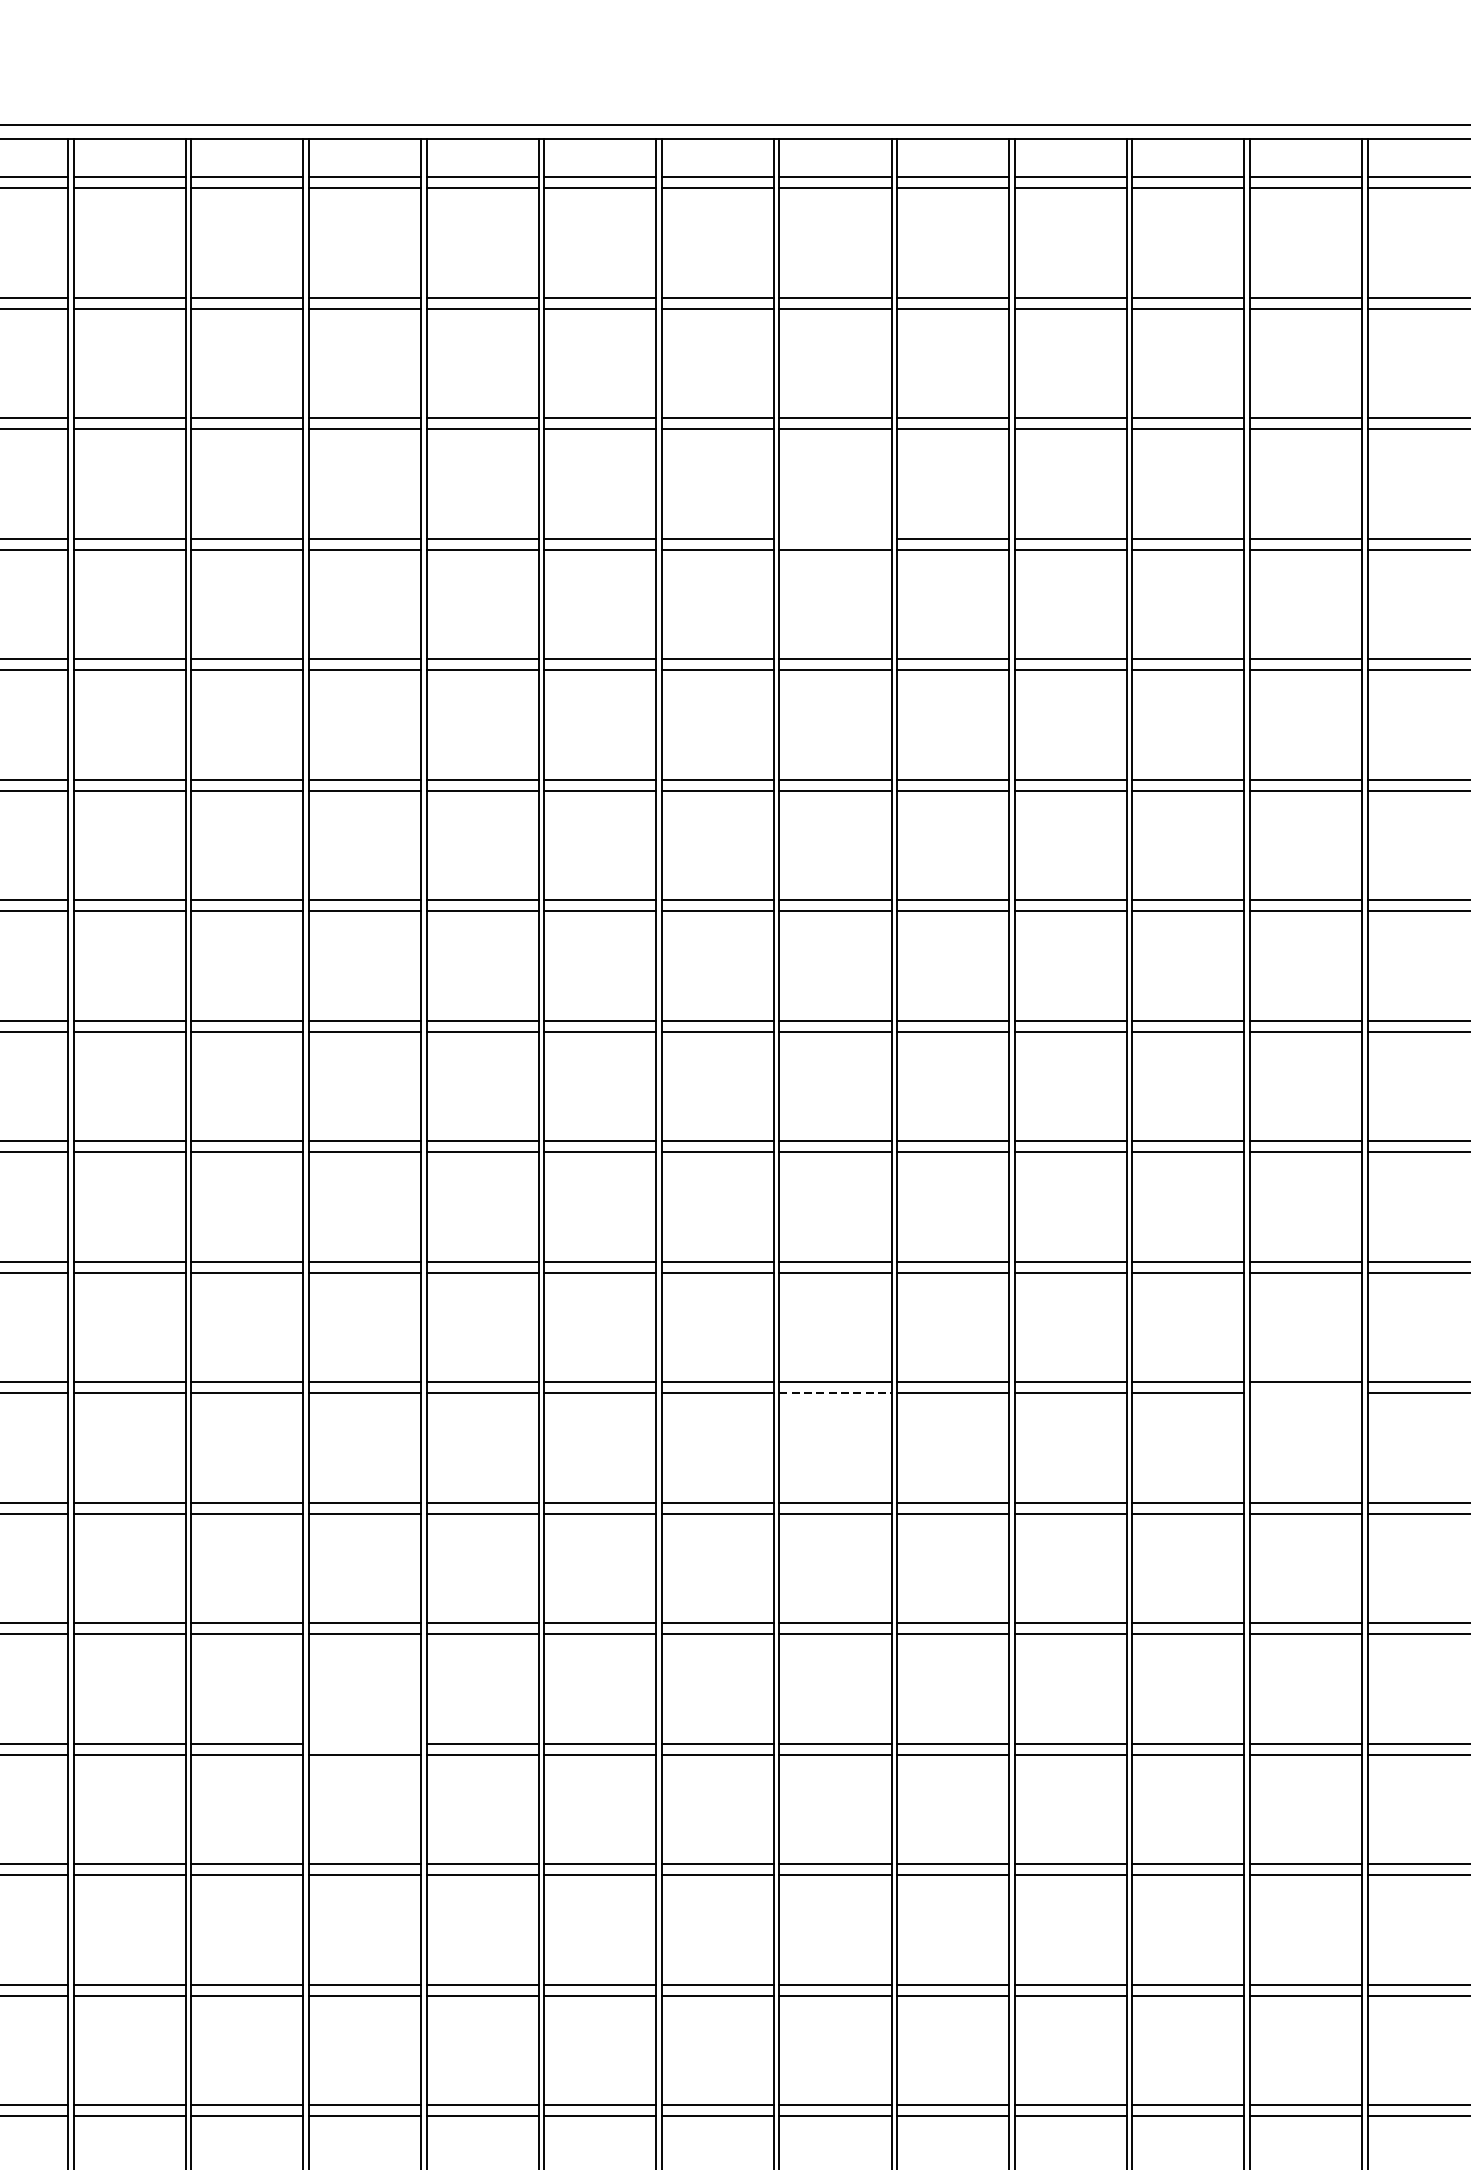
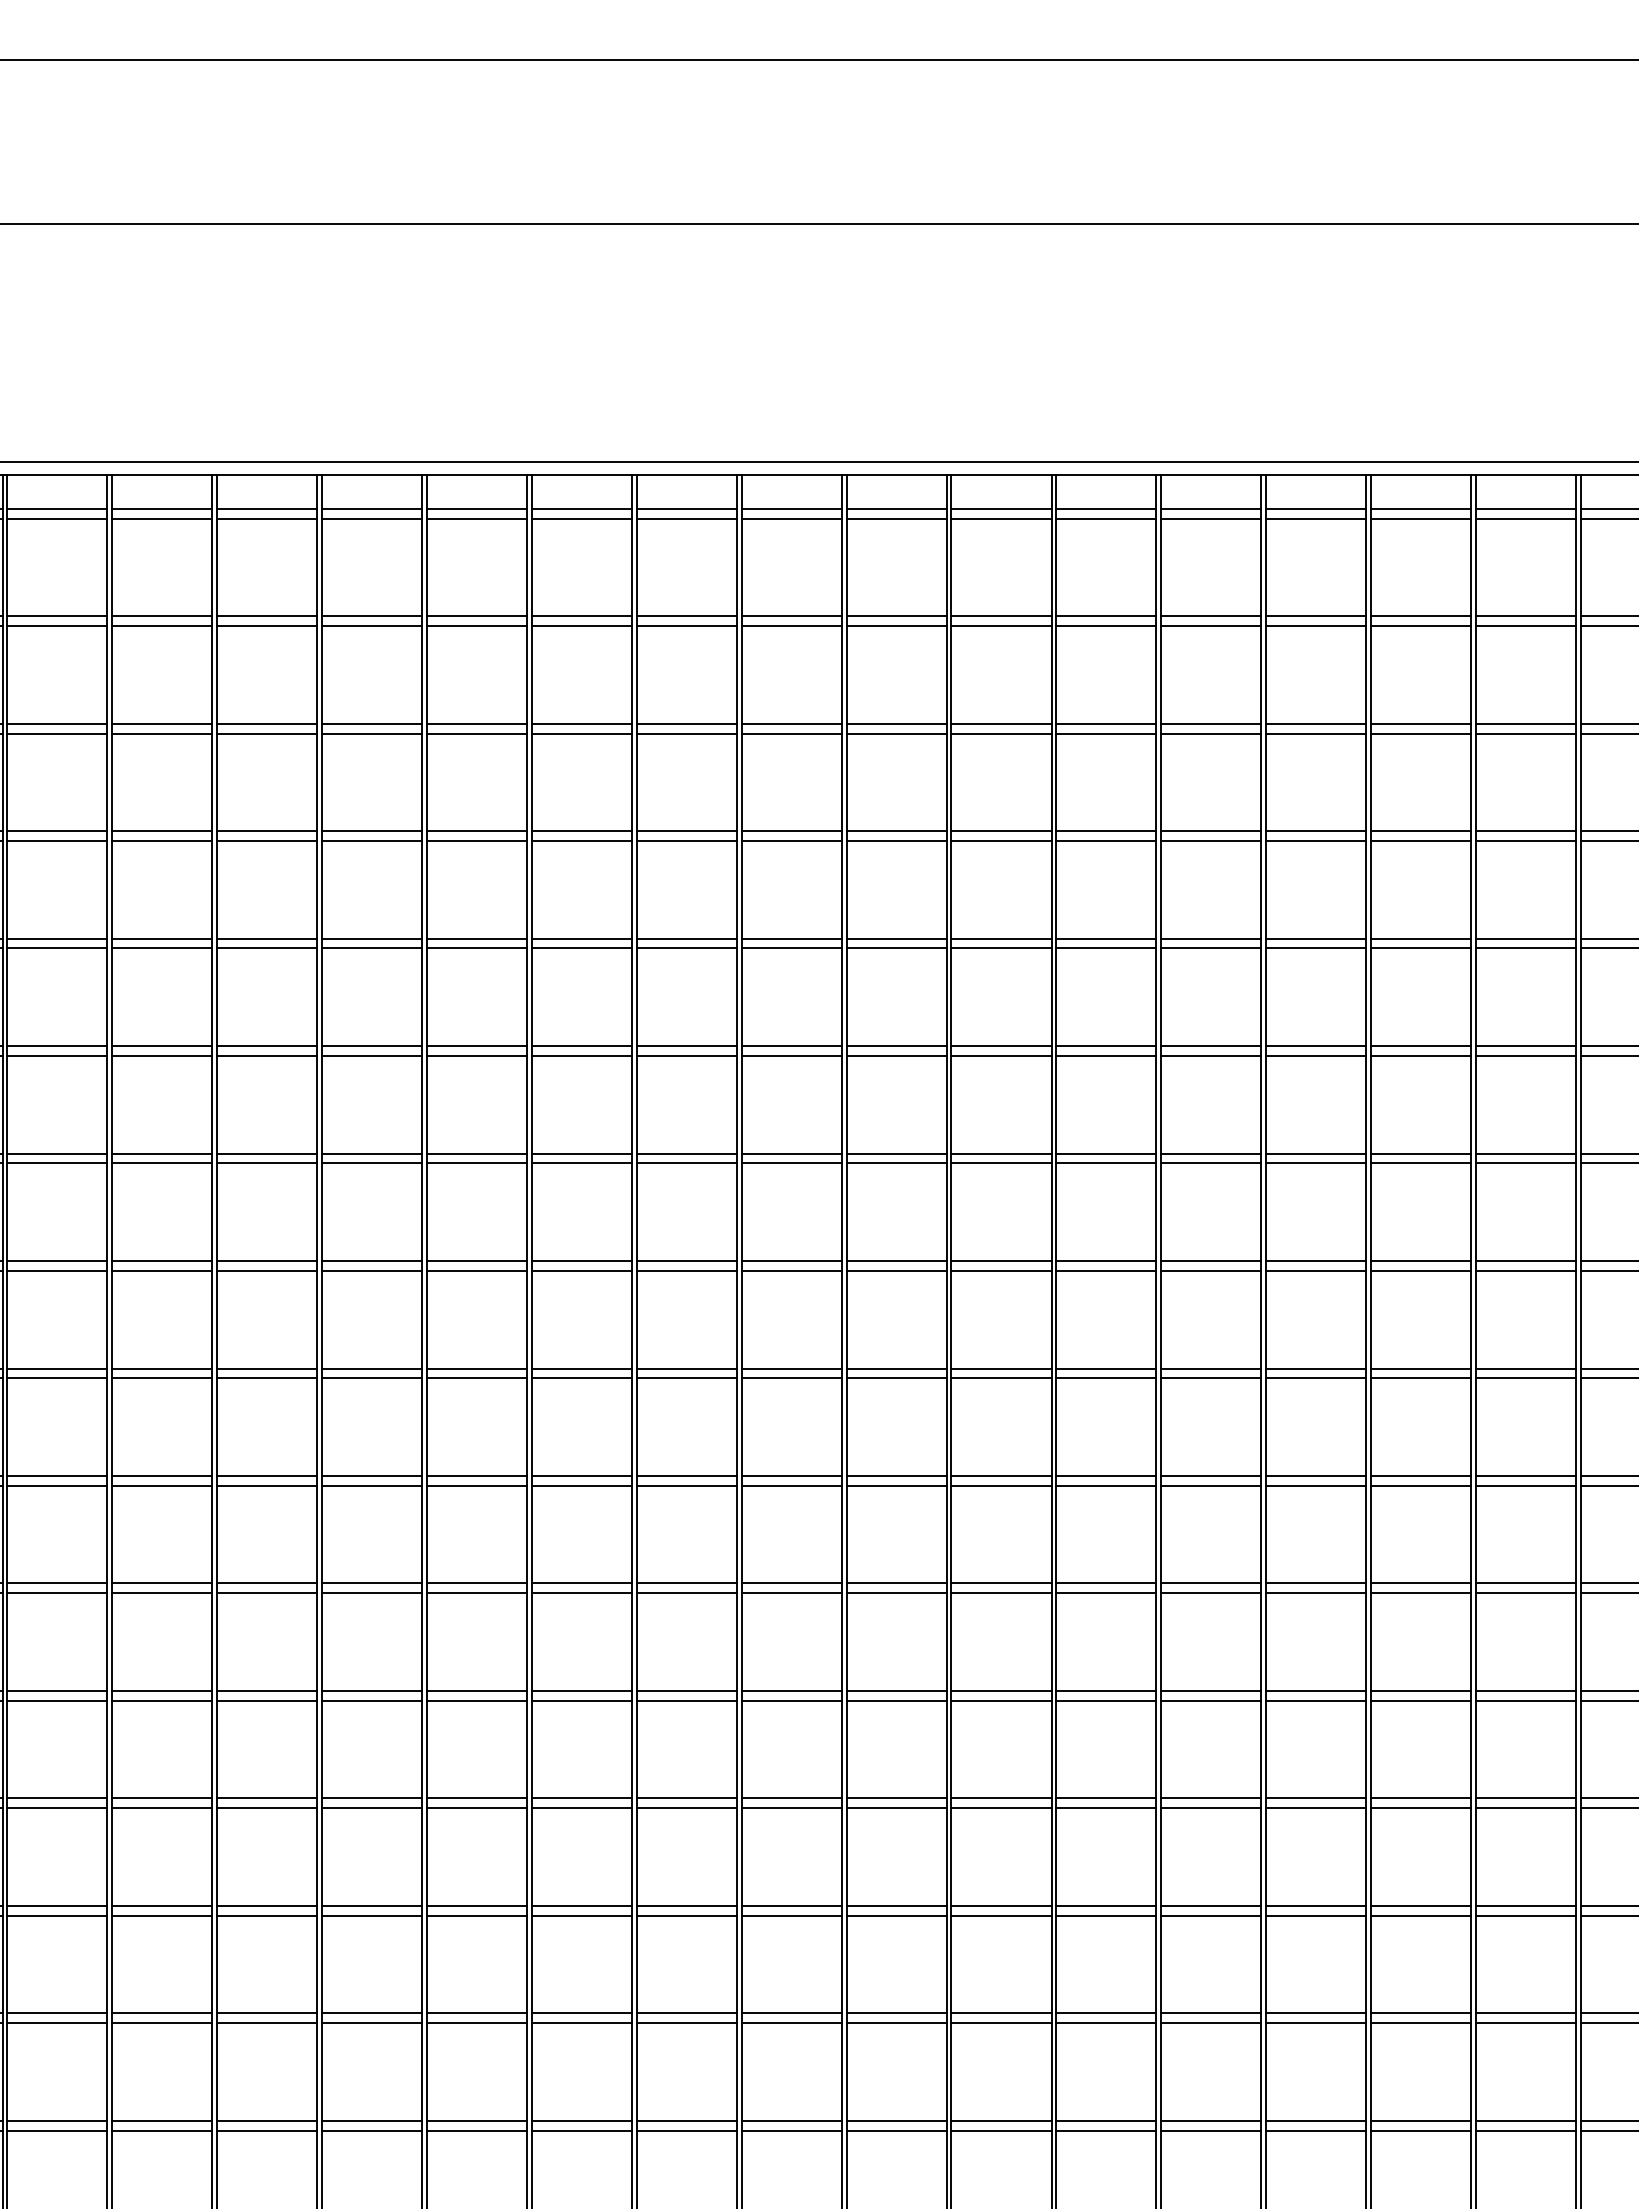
line: (835, 539) -> (1001, 831), added
line: (835, 1393) -> (1001, 1593), dashed -> solid
line: (1305, 1393) -> (1420, 1593), added
line: (364, 1743) -> (581, 1905), added

